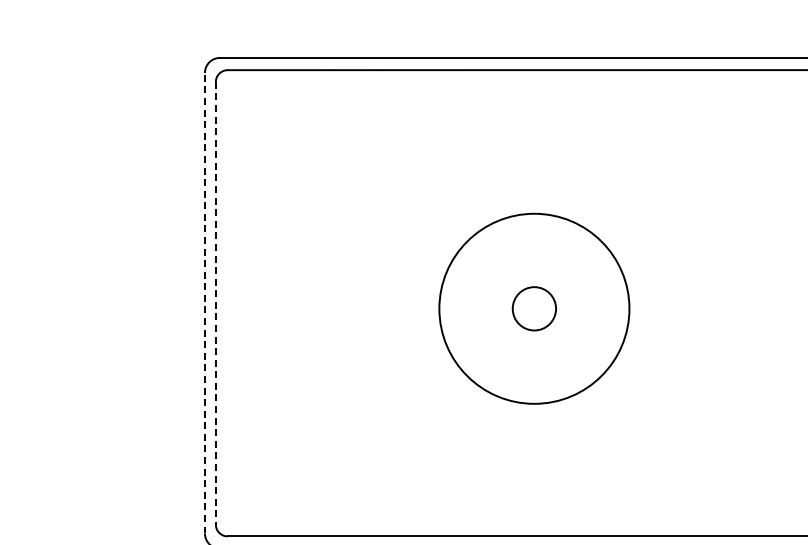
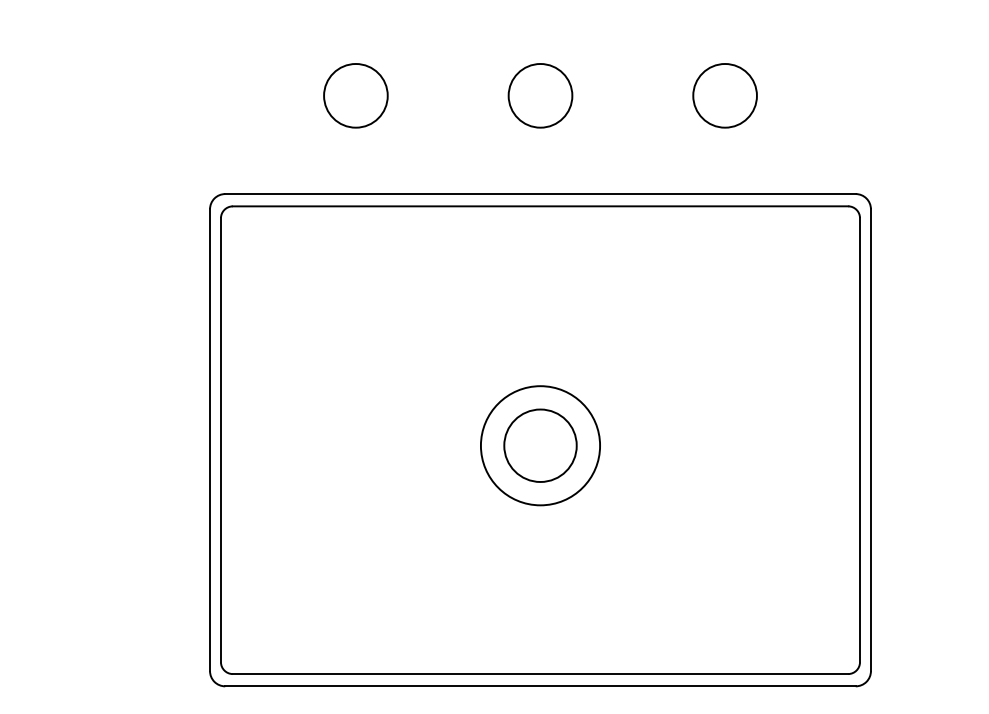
line: (205, 303) -> (210, 440), dashed -> solid
line: (215, 303) -> (220, 440), dashed -> solid
circle: (534, 308) -> (540, 445), size x0.62
circle: (534, 308) -> (540, 445), size x1.67

